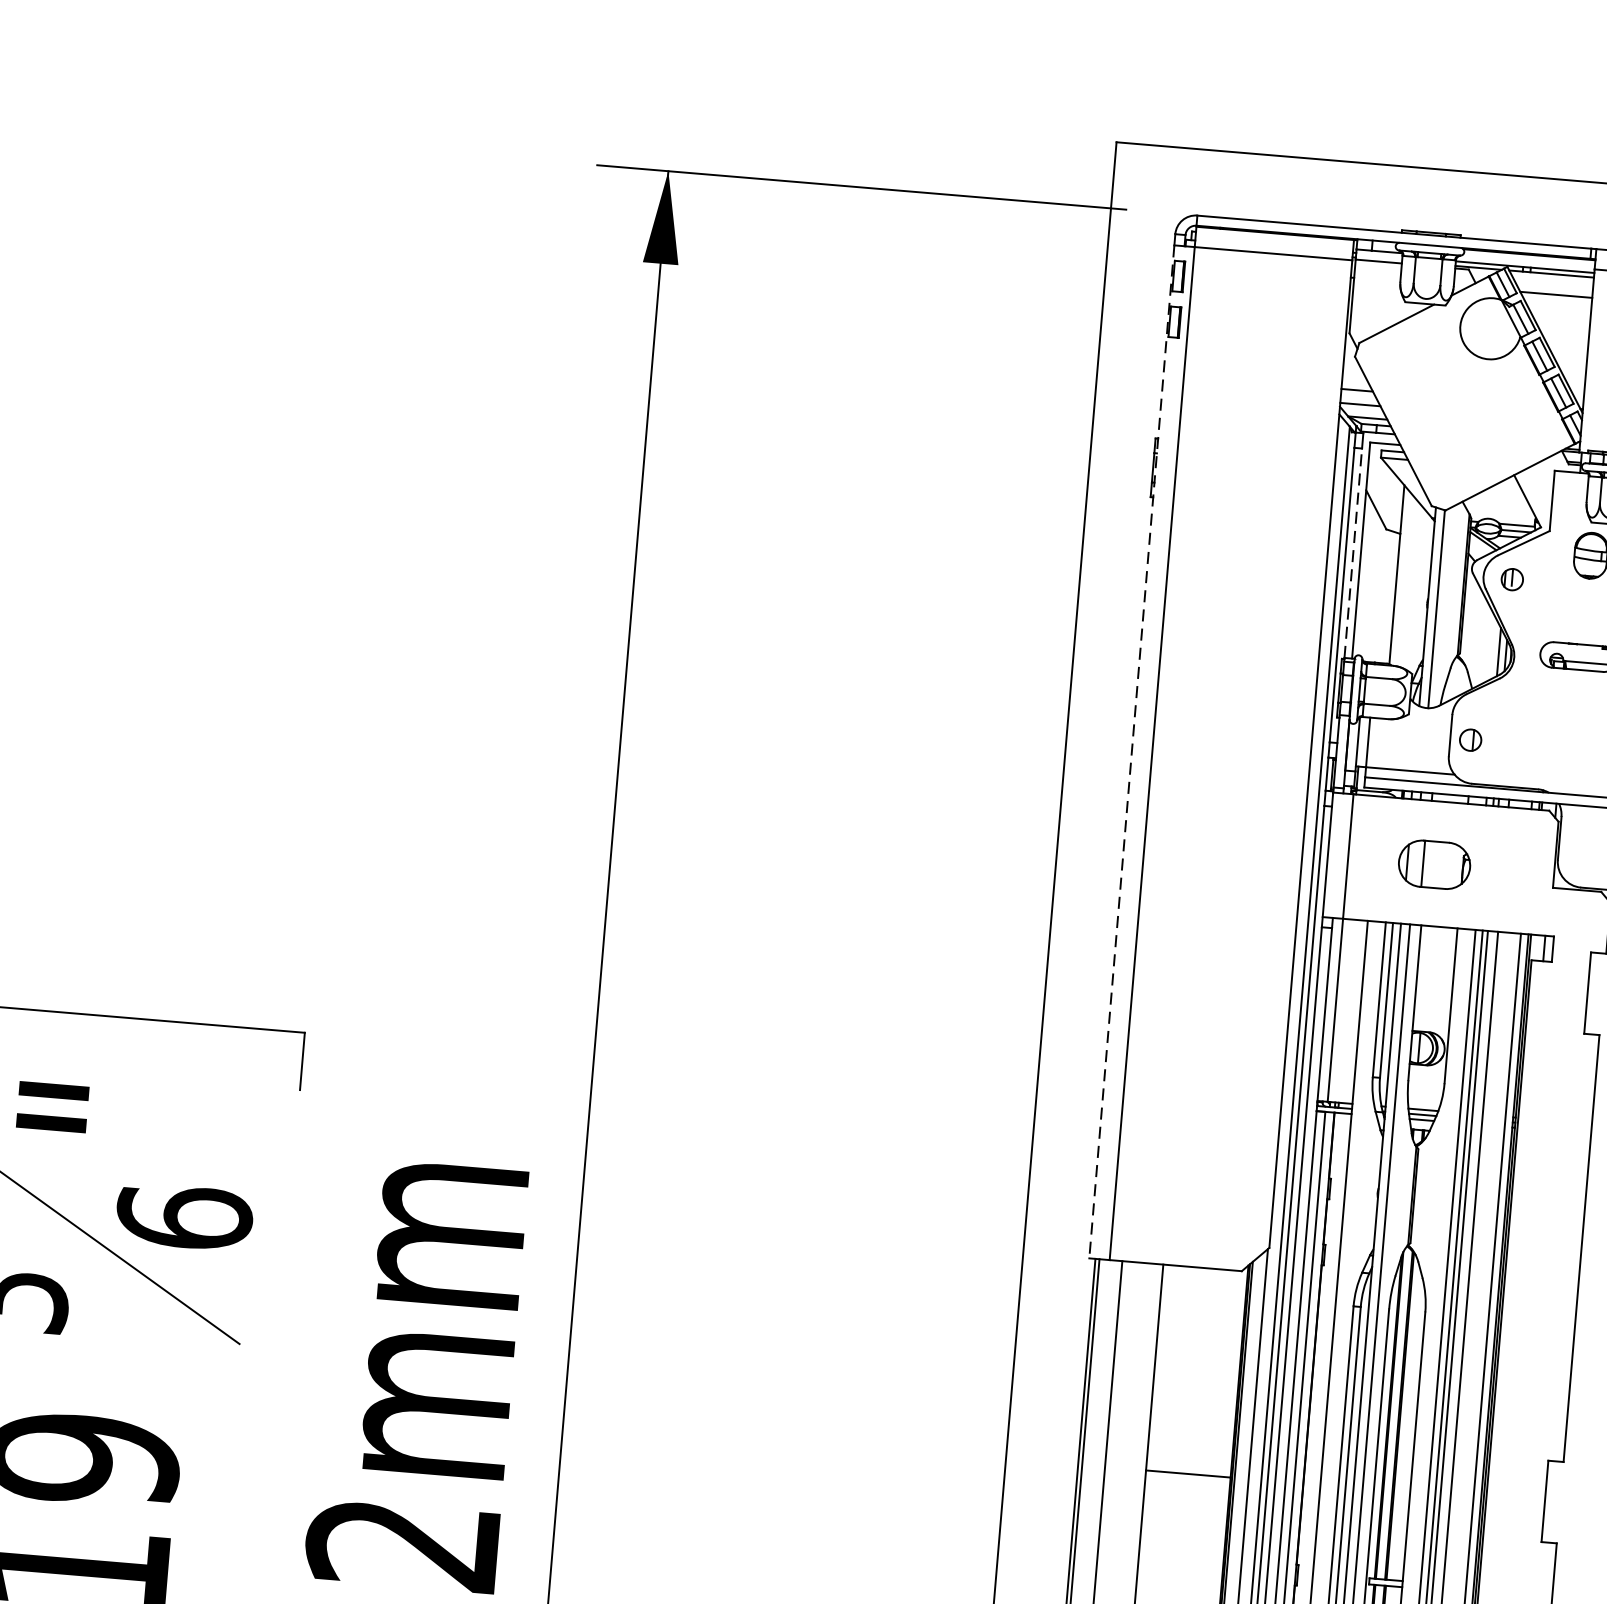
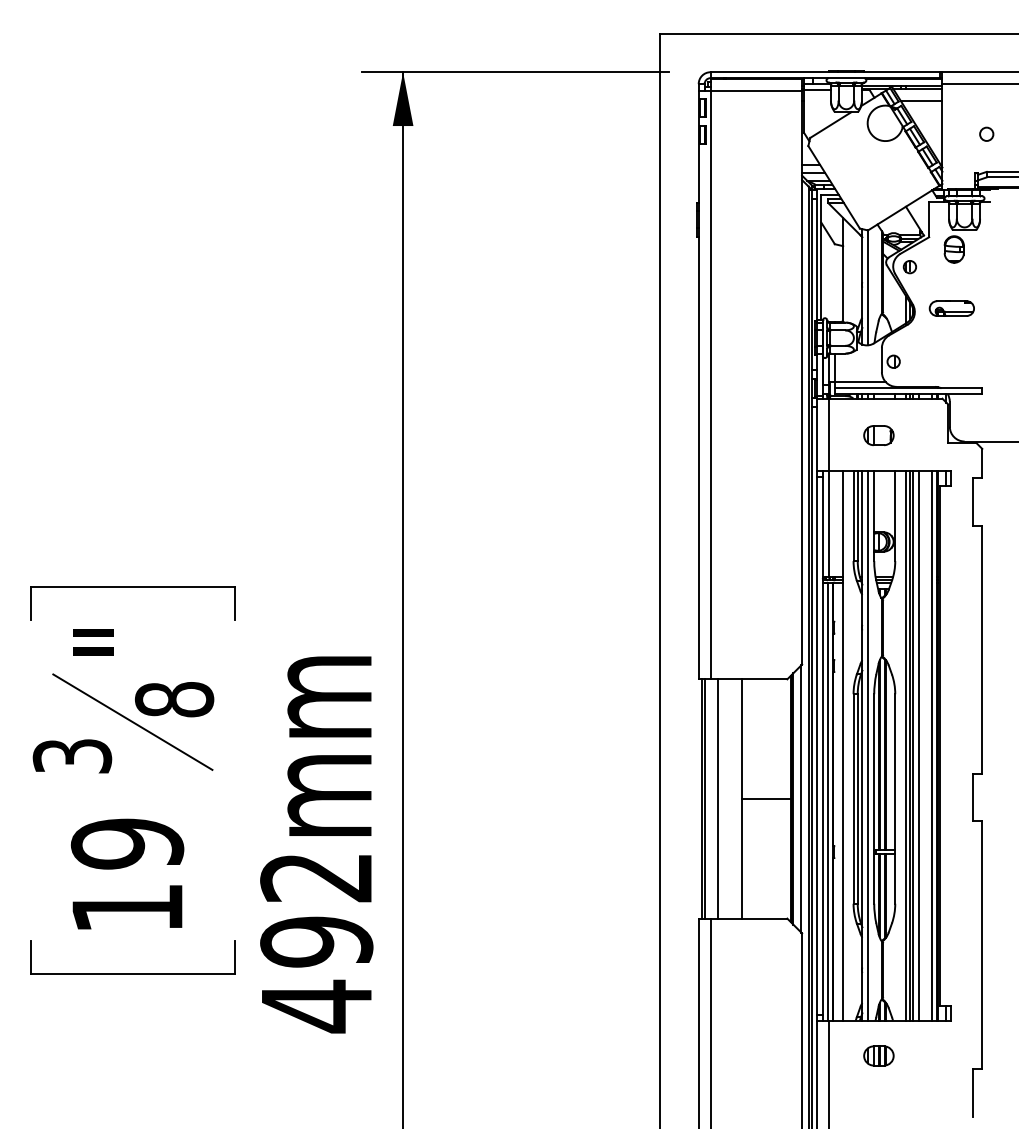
line: (1352, 553) -> (816, 259), dashed -> solid
line: (1131, 752) -> (698, 385), dashed -> solid
part: (1433, 864) -> (878, 435), size x0.71
text: (184, 1217) -> (174, 699), 6 -> 8

